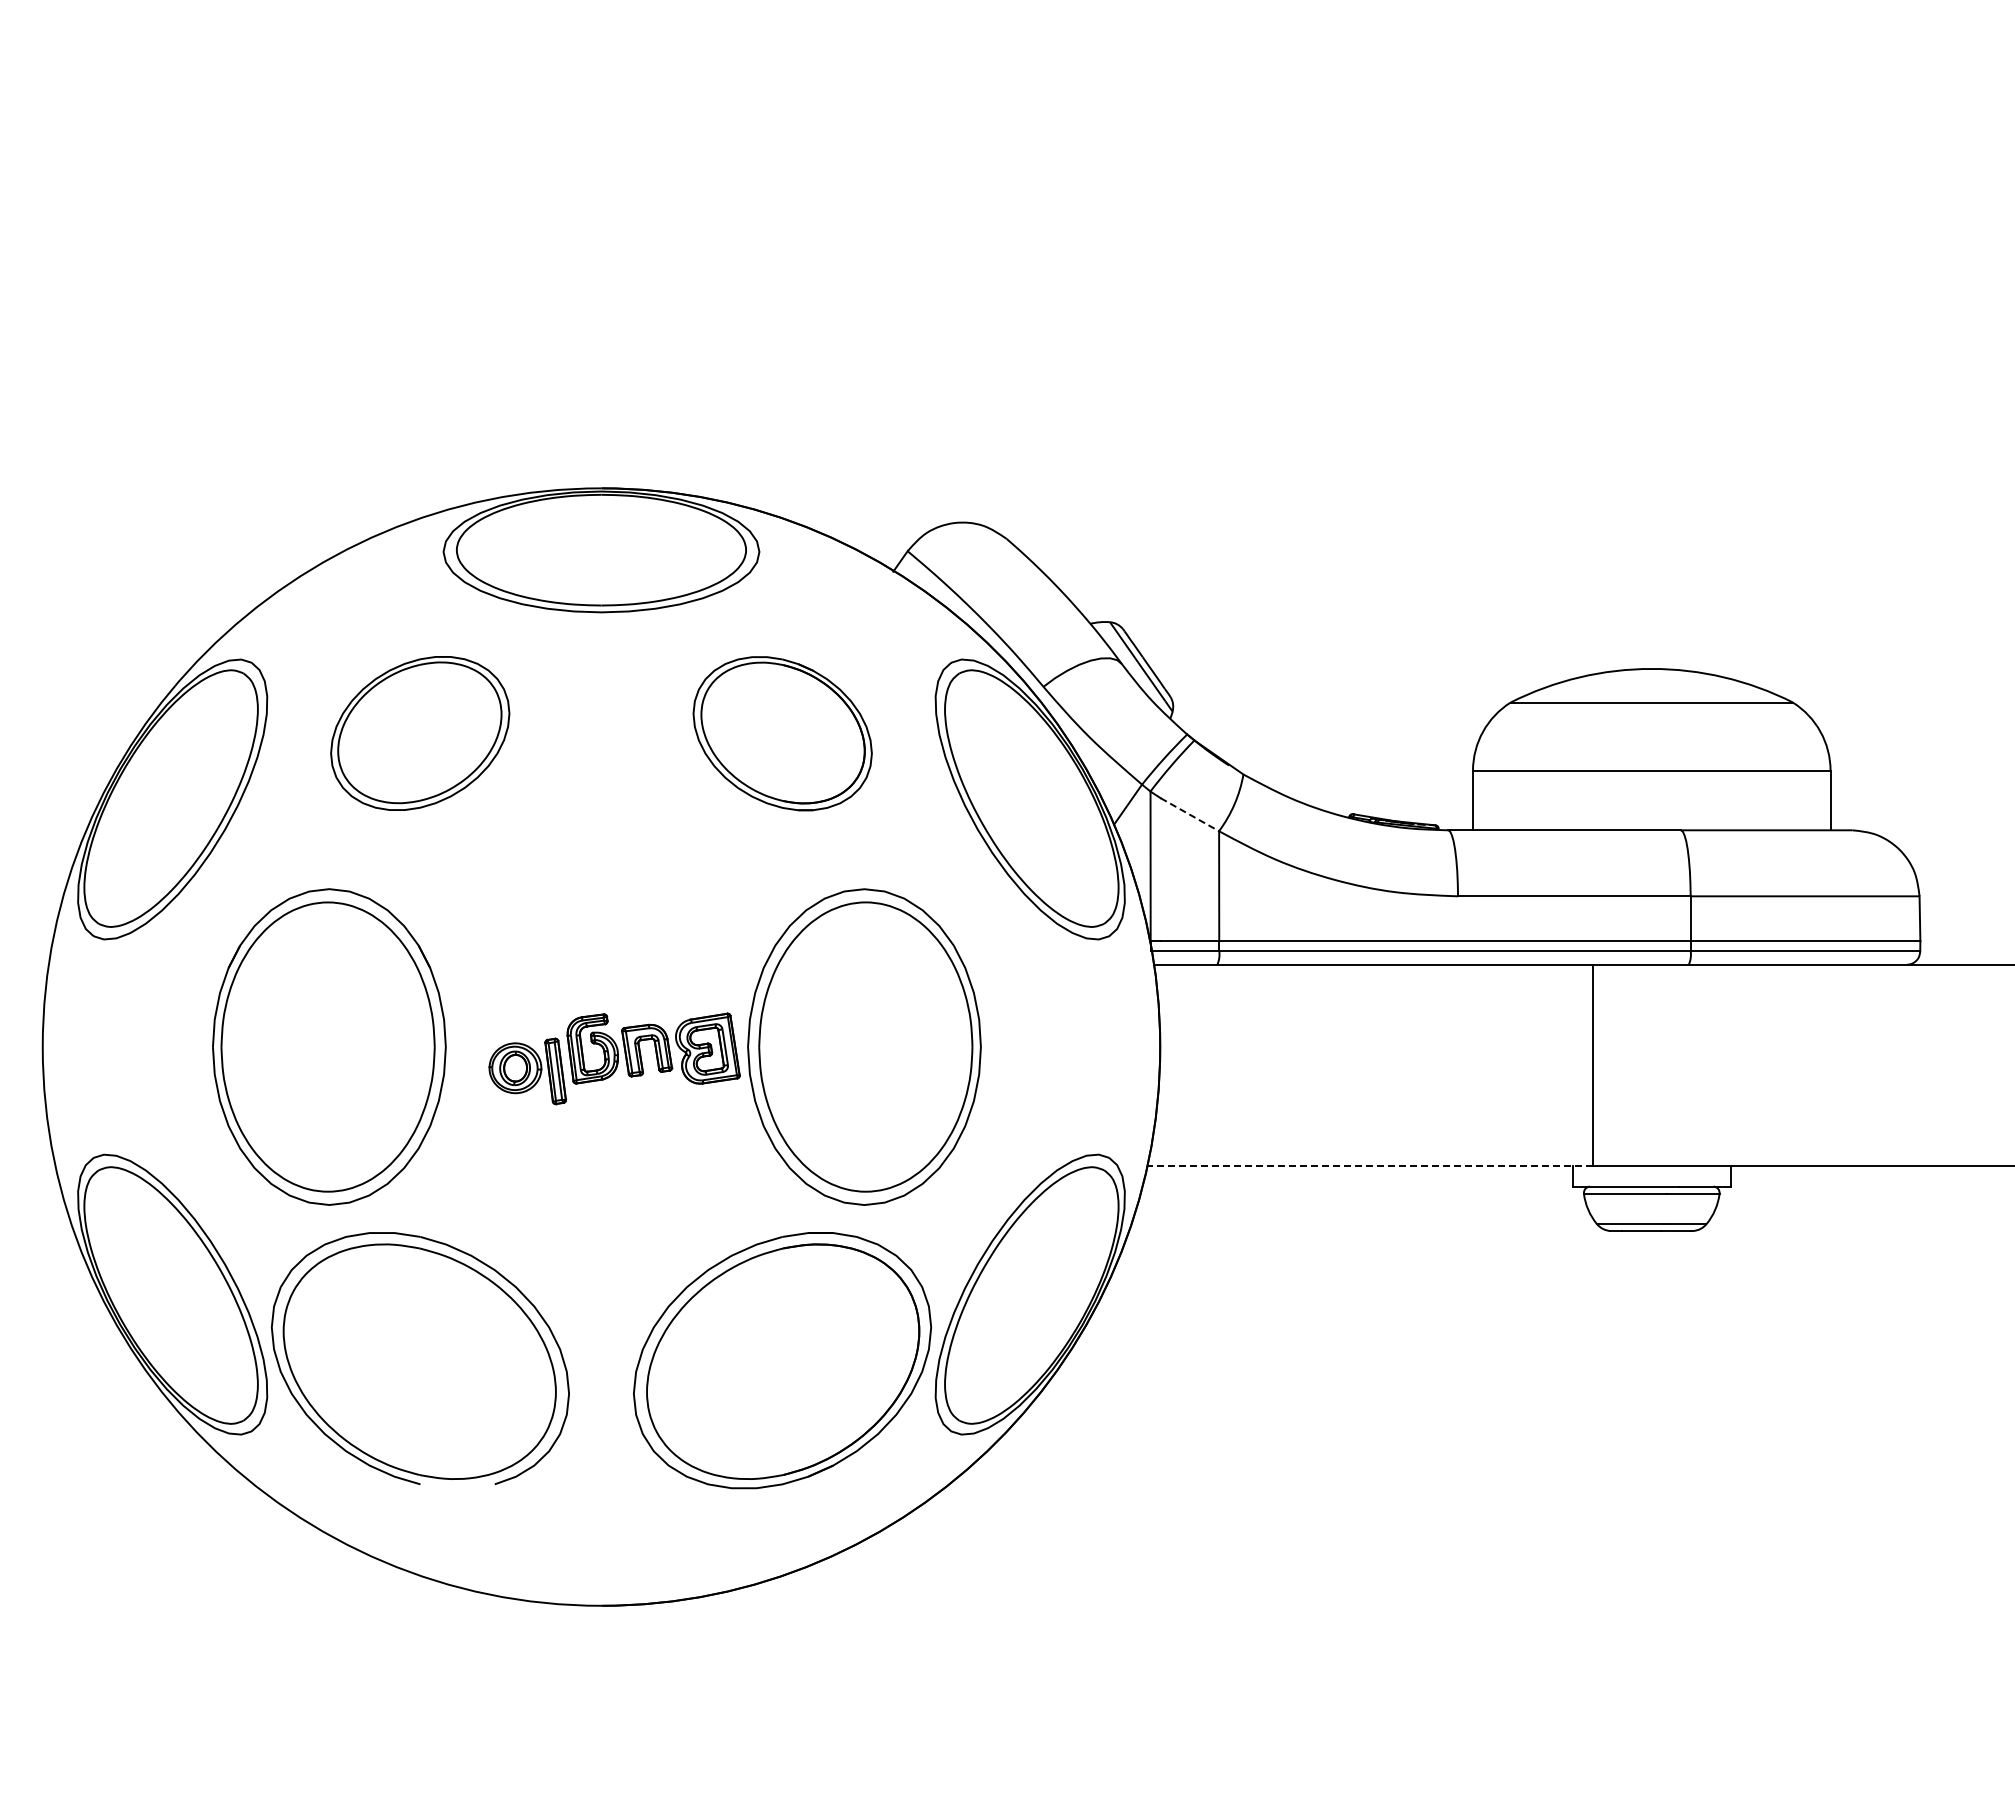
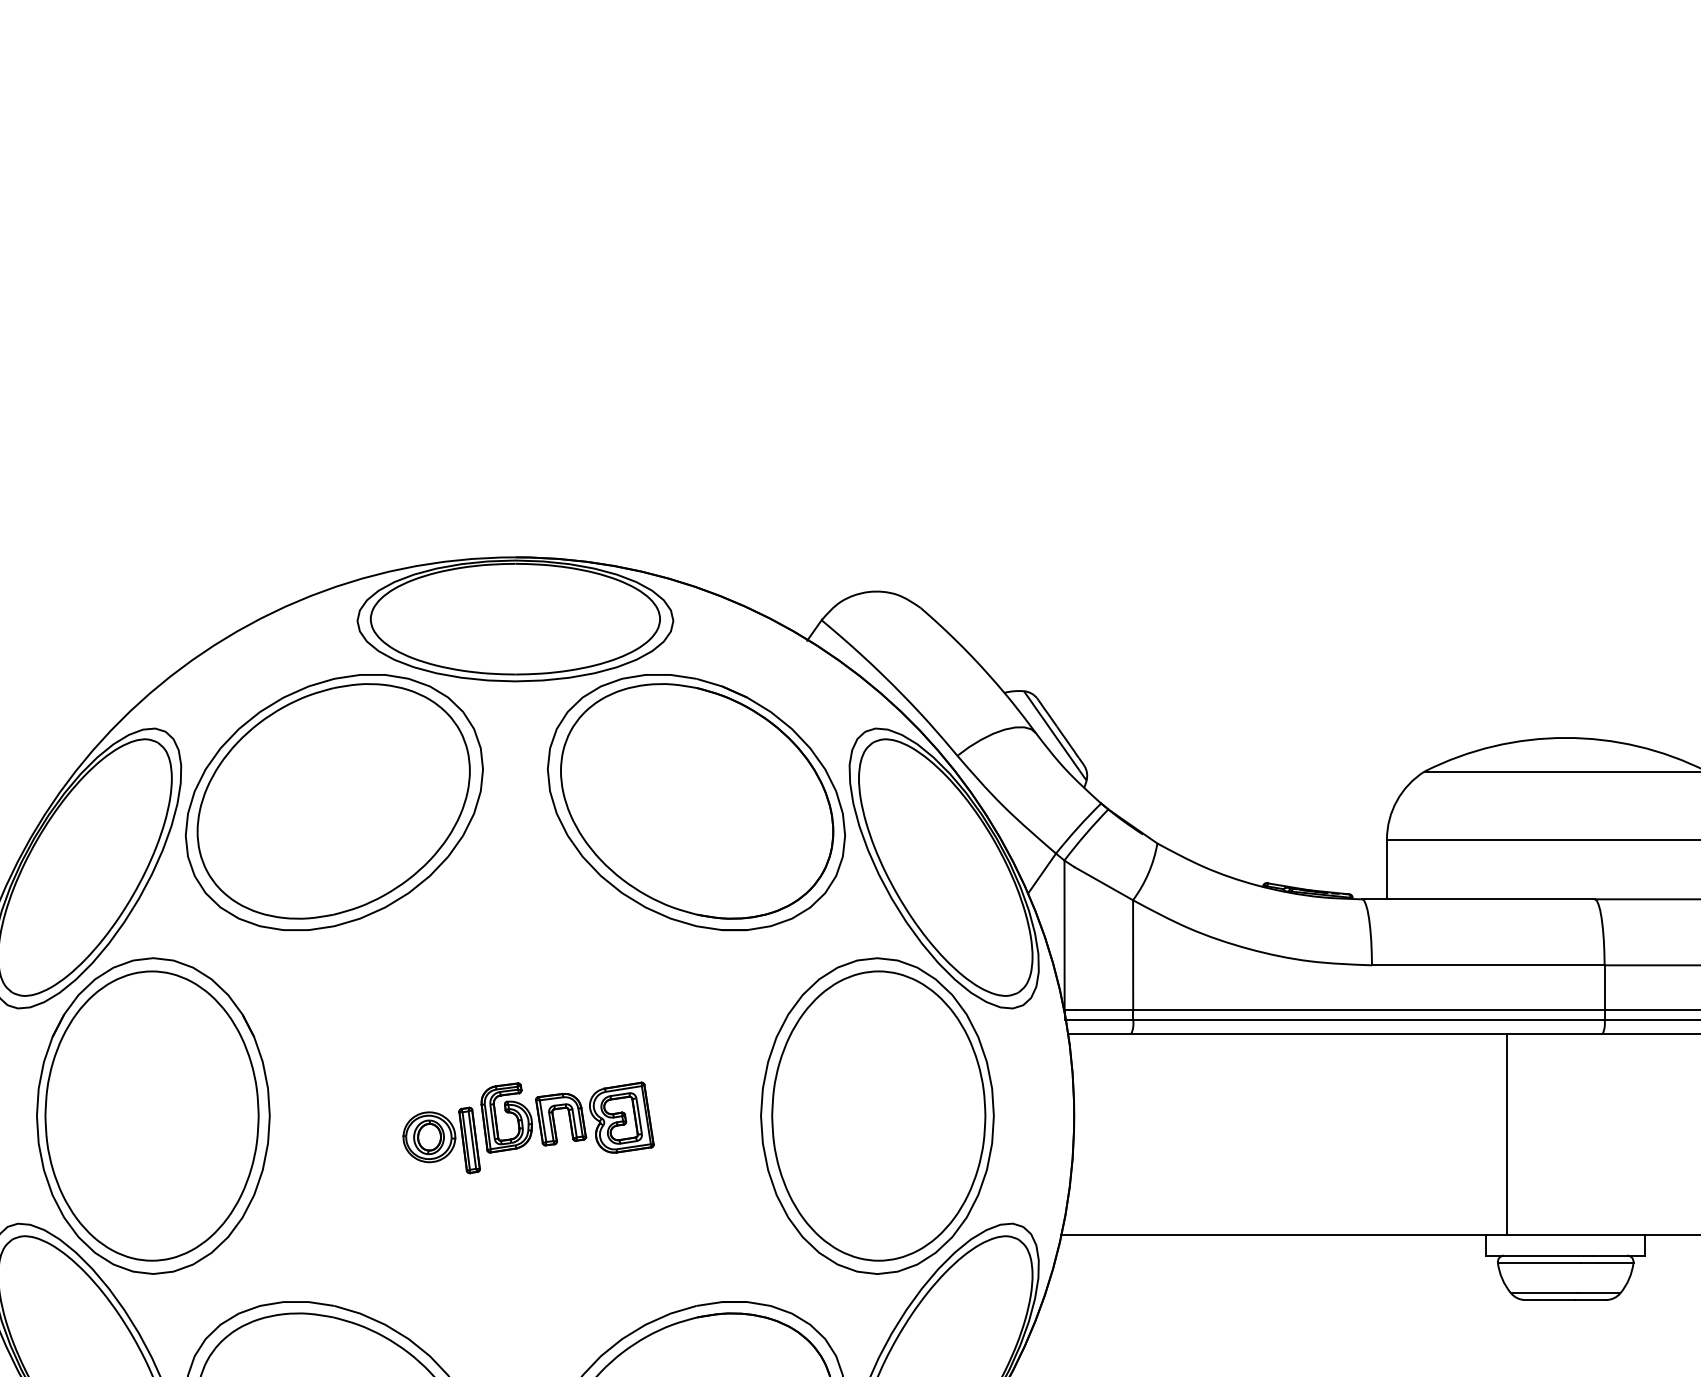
part: (419, 733) -> (333, 802), size x1.67
part: (782, 733) -> (696, 802), size x1.67
line: (1189, 814) -> (1103, 883), dashed -> solid
part: (329, 1046) -> (153, 1115), moved
part: (864, 1046) -> (877, 1115), moved
line: (1369, 1166) -> (1283, 1235), dashed -> solid

